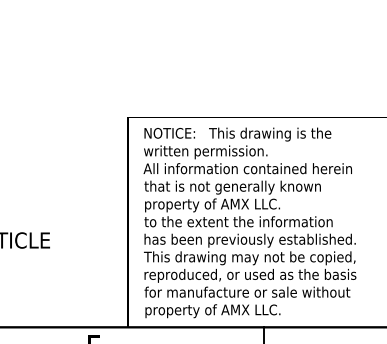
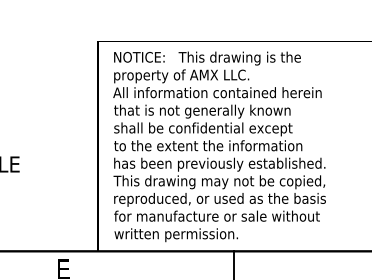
text: (211, 152) -> (181, 76), written permission. -> property of AMX LLC.
text: (233, 205) -> (203, 129), property of AMX LLC. -> shall be confidential except
text: (212, 311) -> (182, 235), property of AMX LLC. -> written permission.

